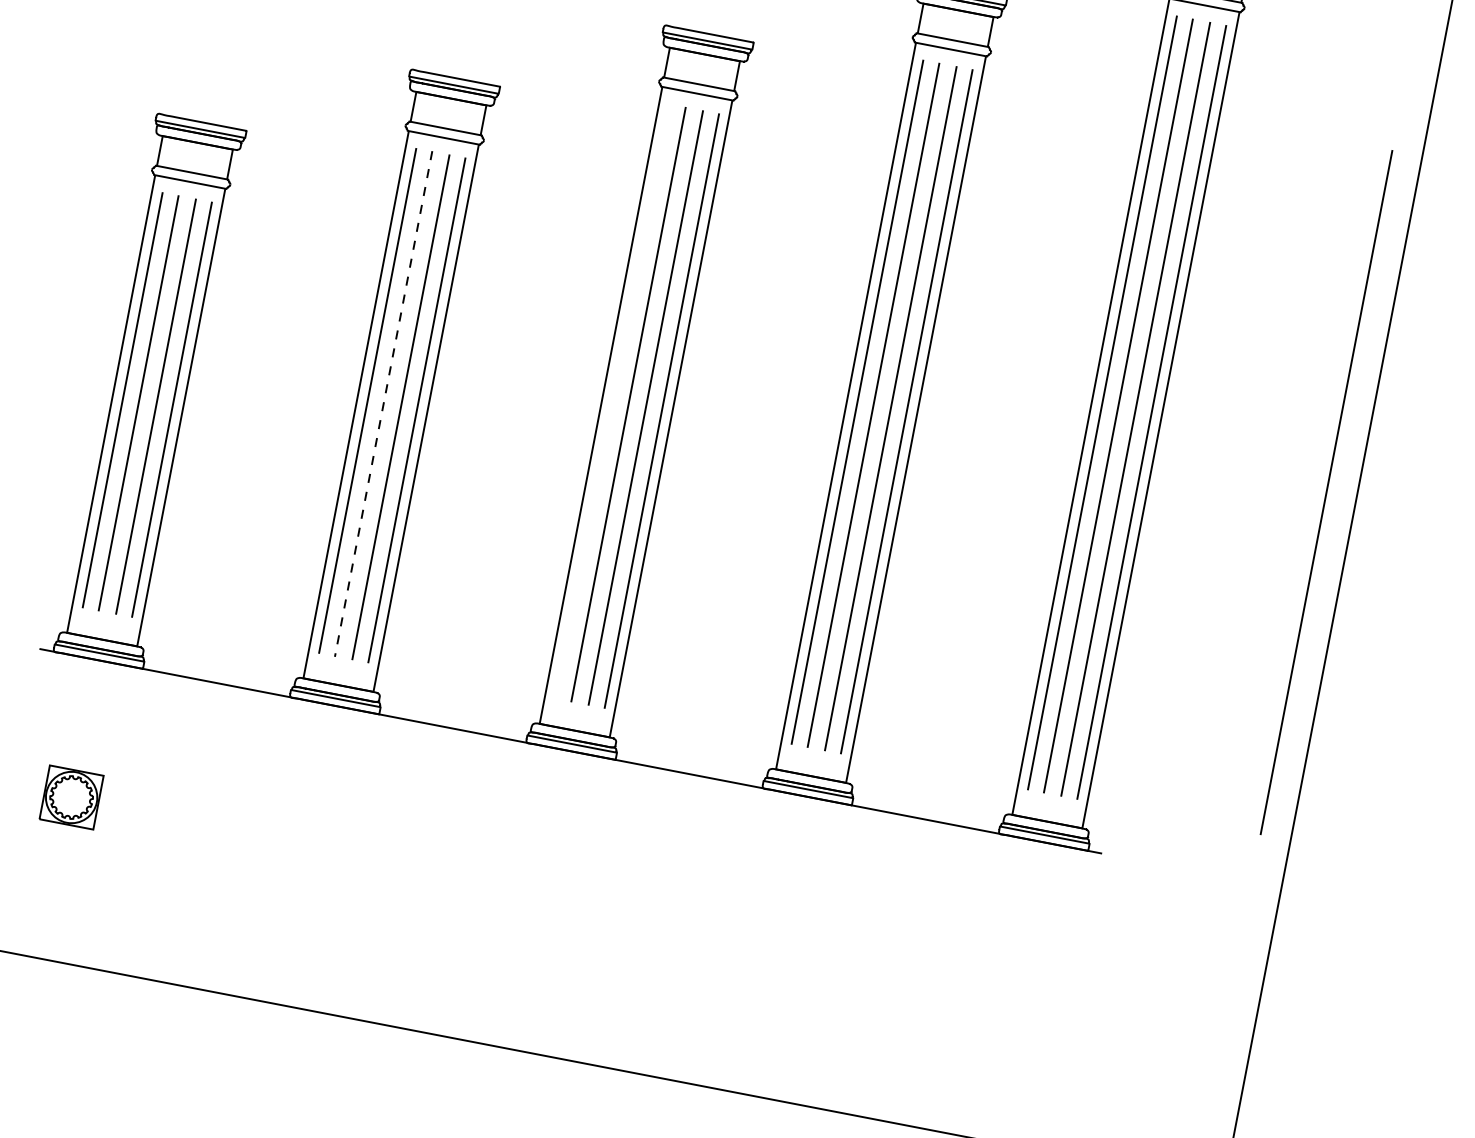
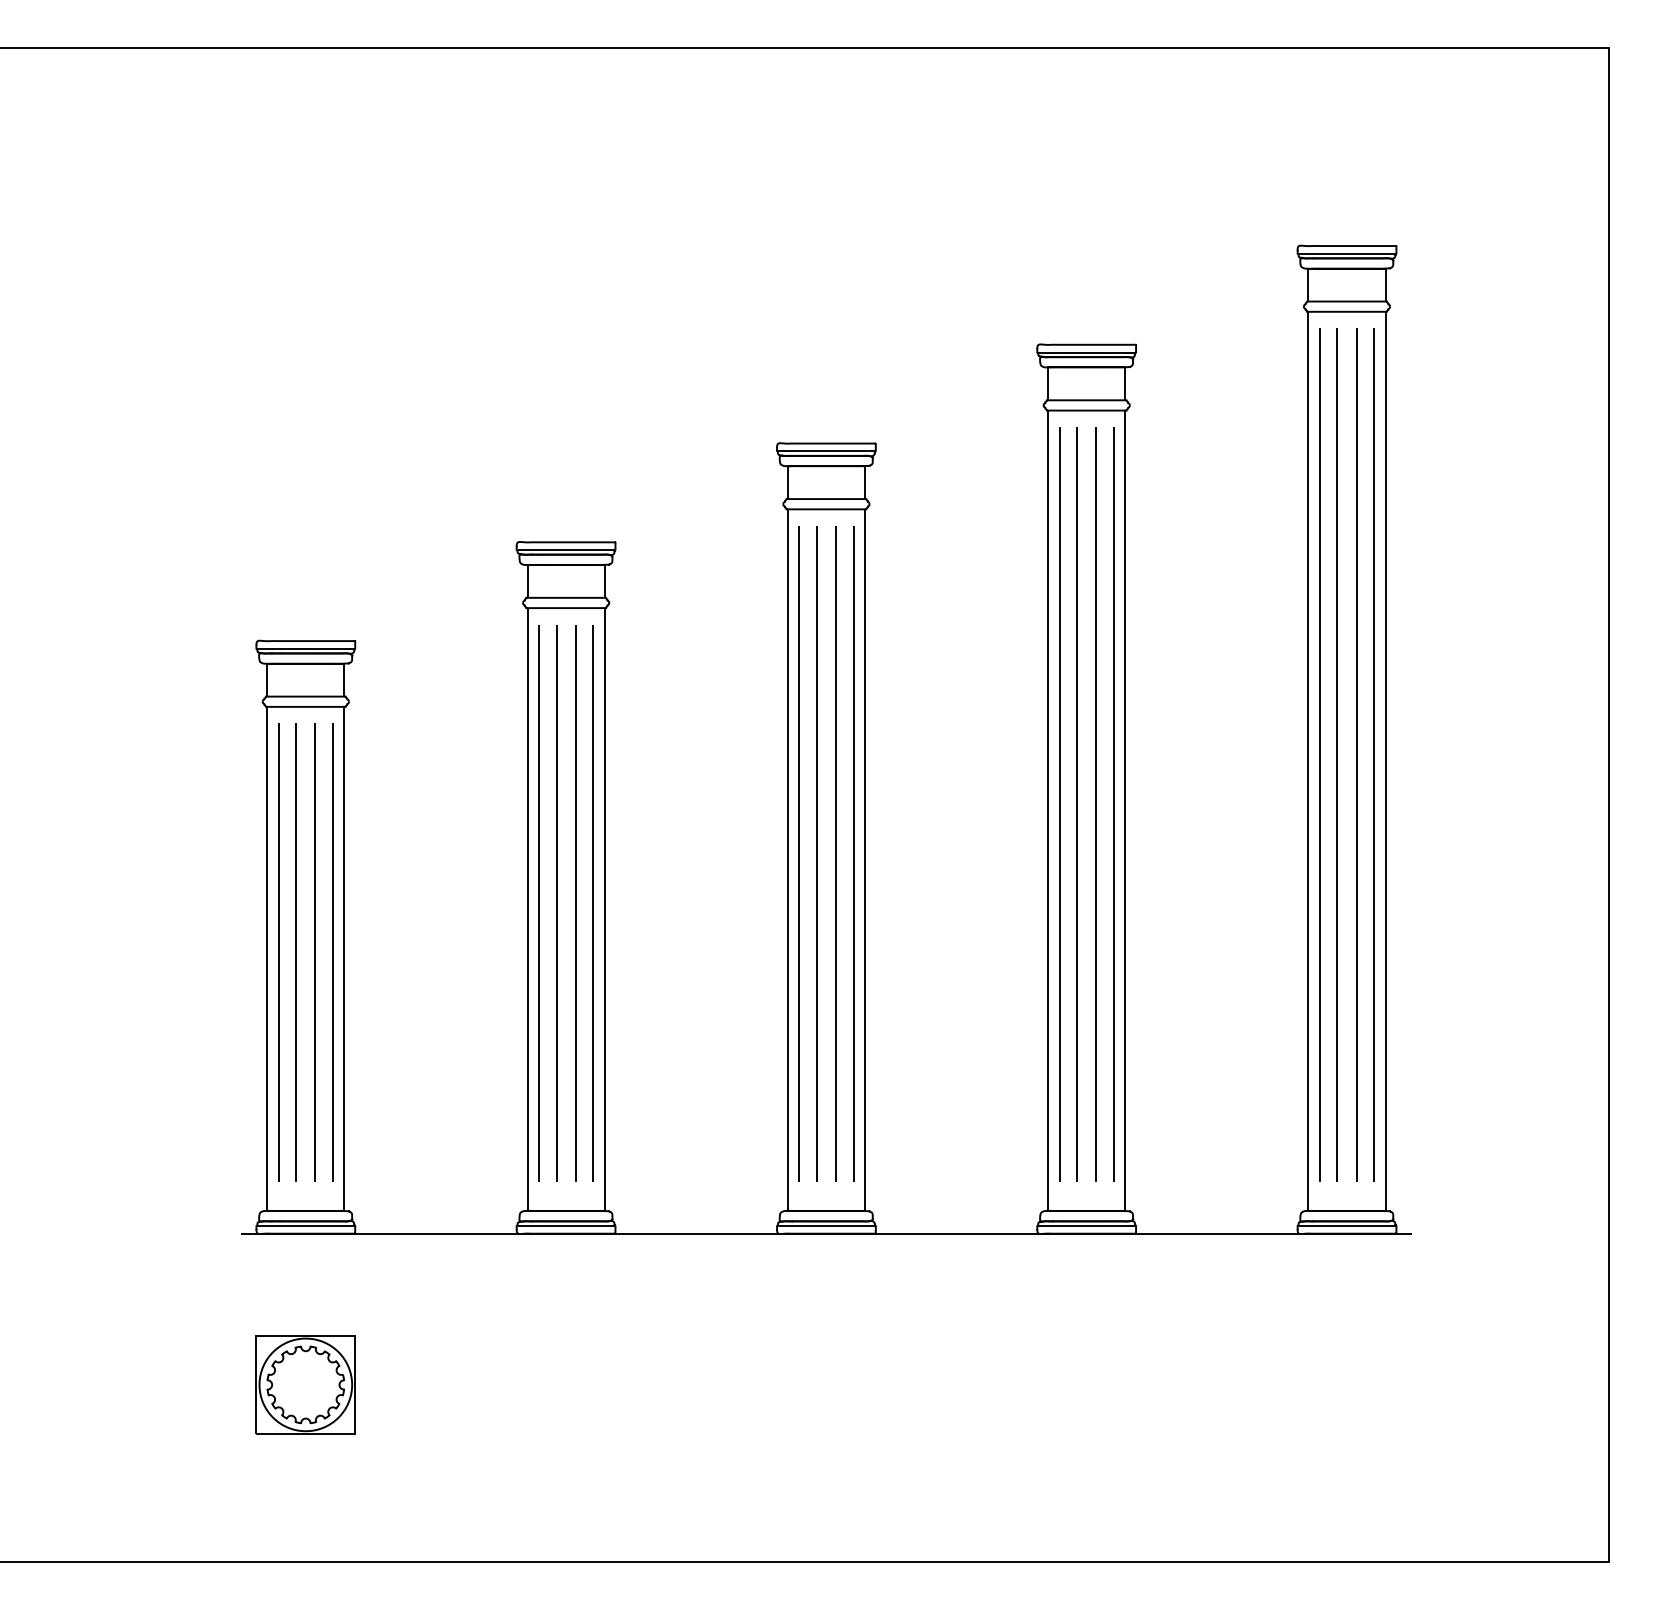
line: (611, 401) -> (798, 853), added
line: (383, 404) -> (556, 903), dashed -> solid
line: (1325, 492) -> (1575, 804), removed
part: (71, 797) -> (305, 1384), size x1.67

